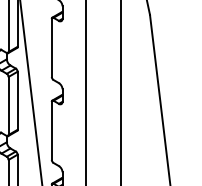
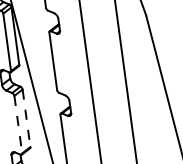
line: (17, 101) -> (26, 119), solid -> dashed
line: (8, 106) -> (18, 125), solid -> dashed

